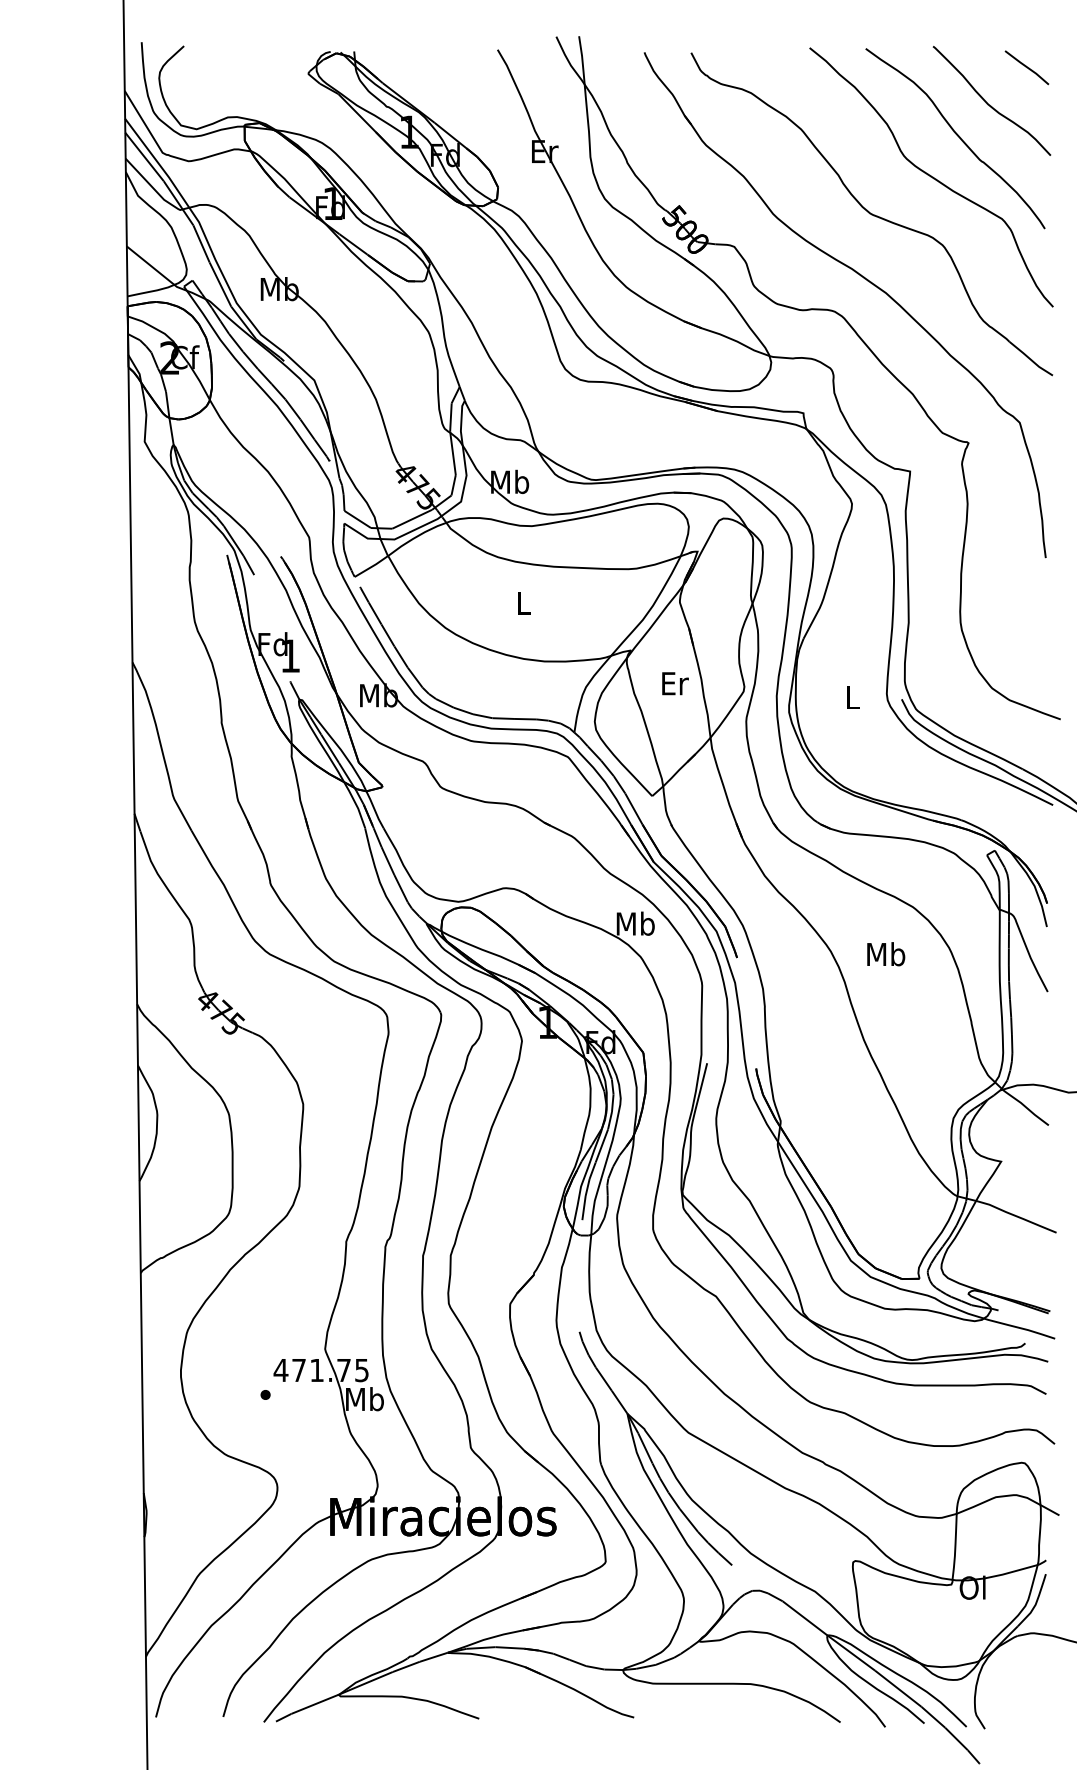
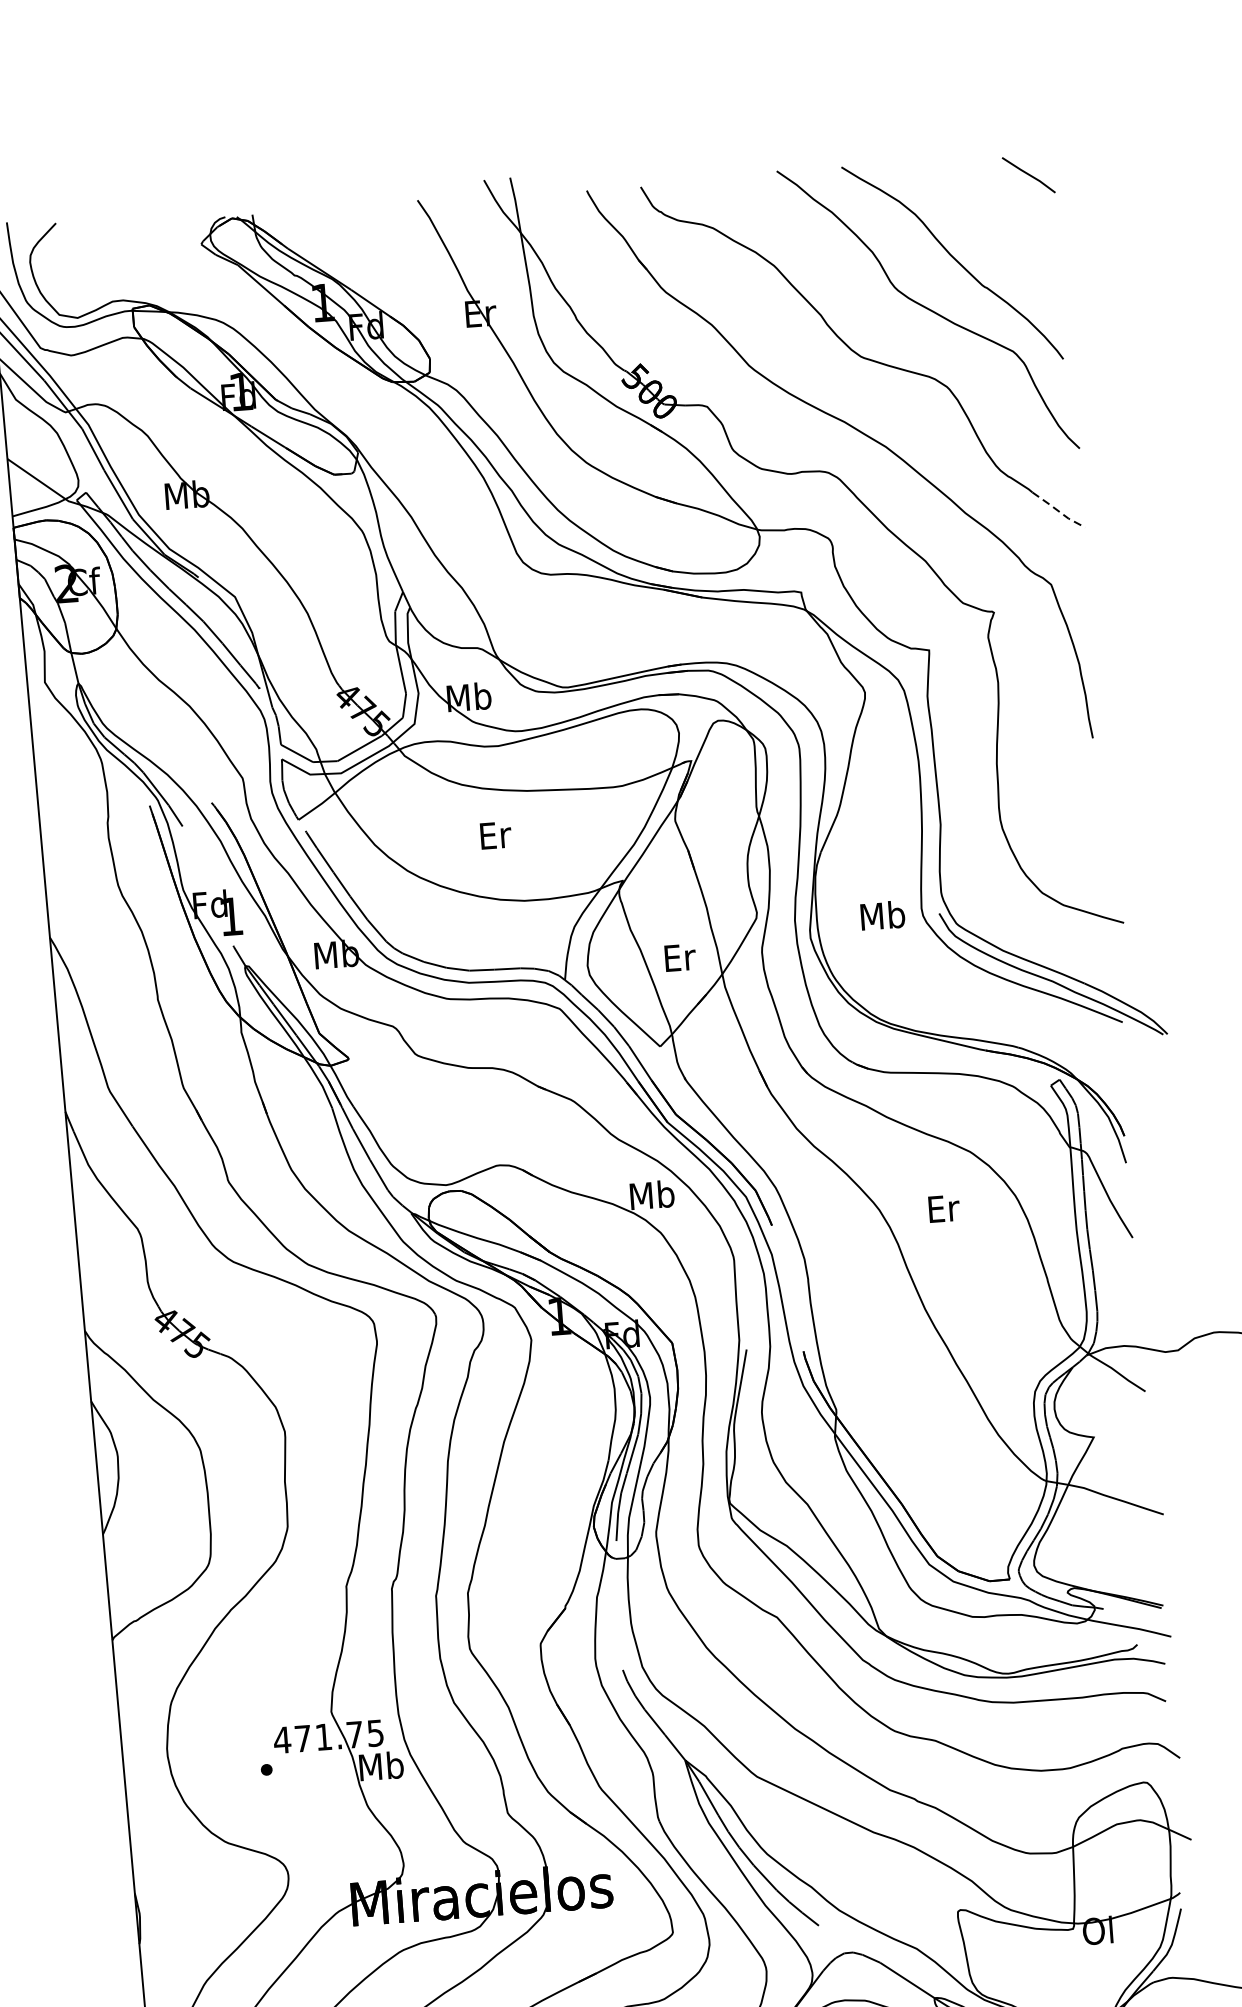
curve: (988, 103) -> (987, 219), removed
line: (1030, 359) -> (1058, 510), solid -> dashed
text: (524, 602) -> (496, 834), L -> Er
text: (675, 683) -> (680, 957), moved
text: (852, 697) -> (882, 915), L -> Mb
text: (886, 954) -> (943, 1208), Mb -> Er

